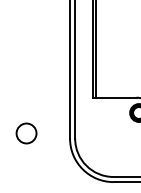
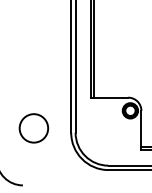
circle: (26, 133) -> (33, 128), size x1.67

